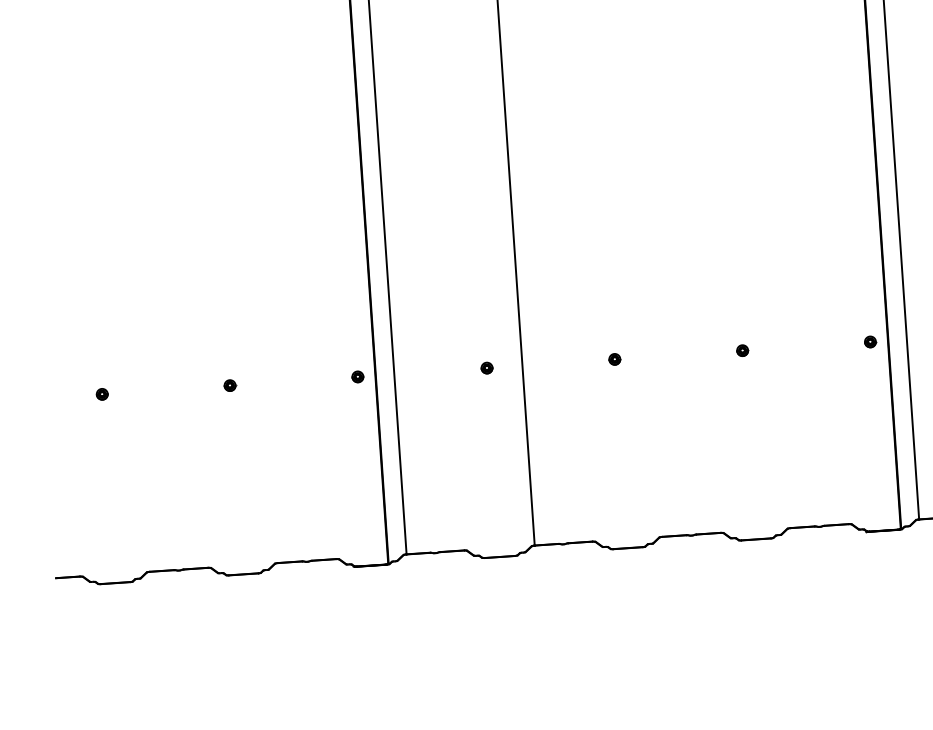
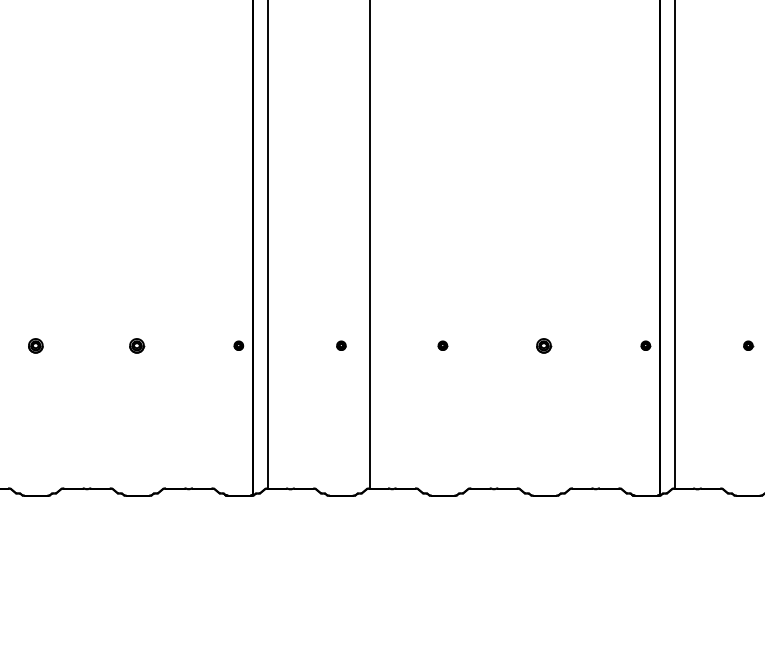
part: (742, 350) -> (544, 345), size x1.6
part: (230, 385) -> (137, 345), size x1.6
part: (101, 394) -> (35, 345), size x1.6

